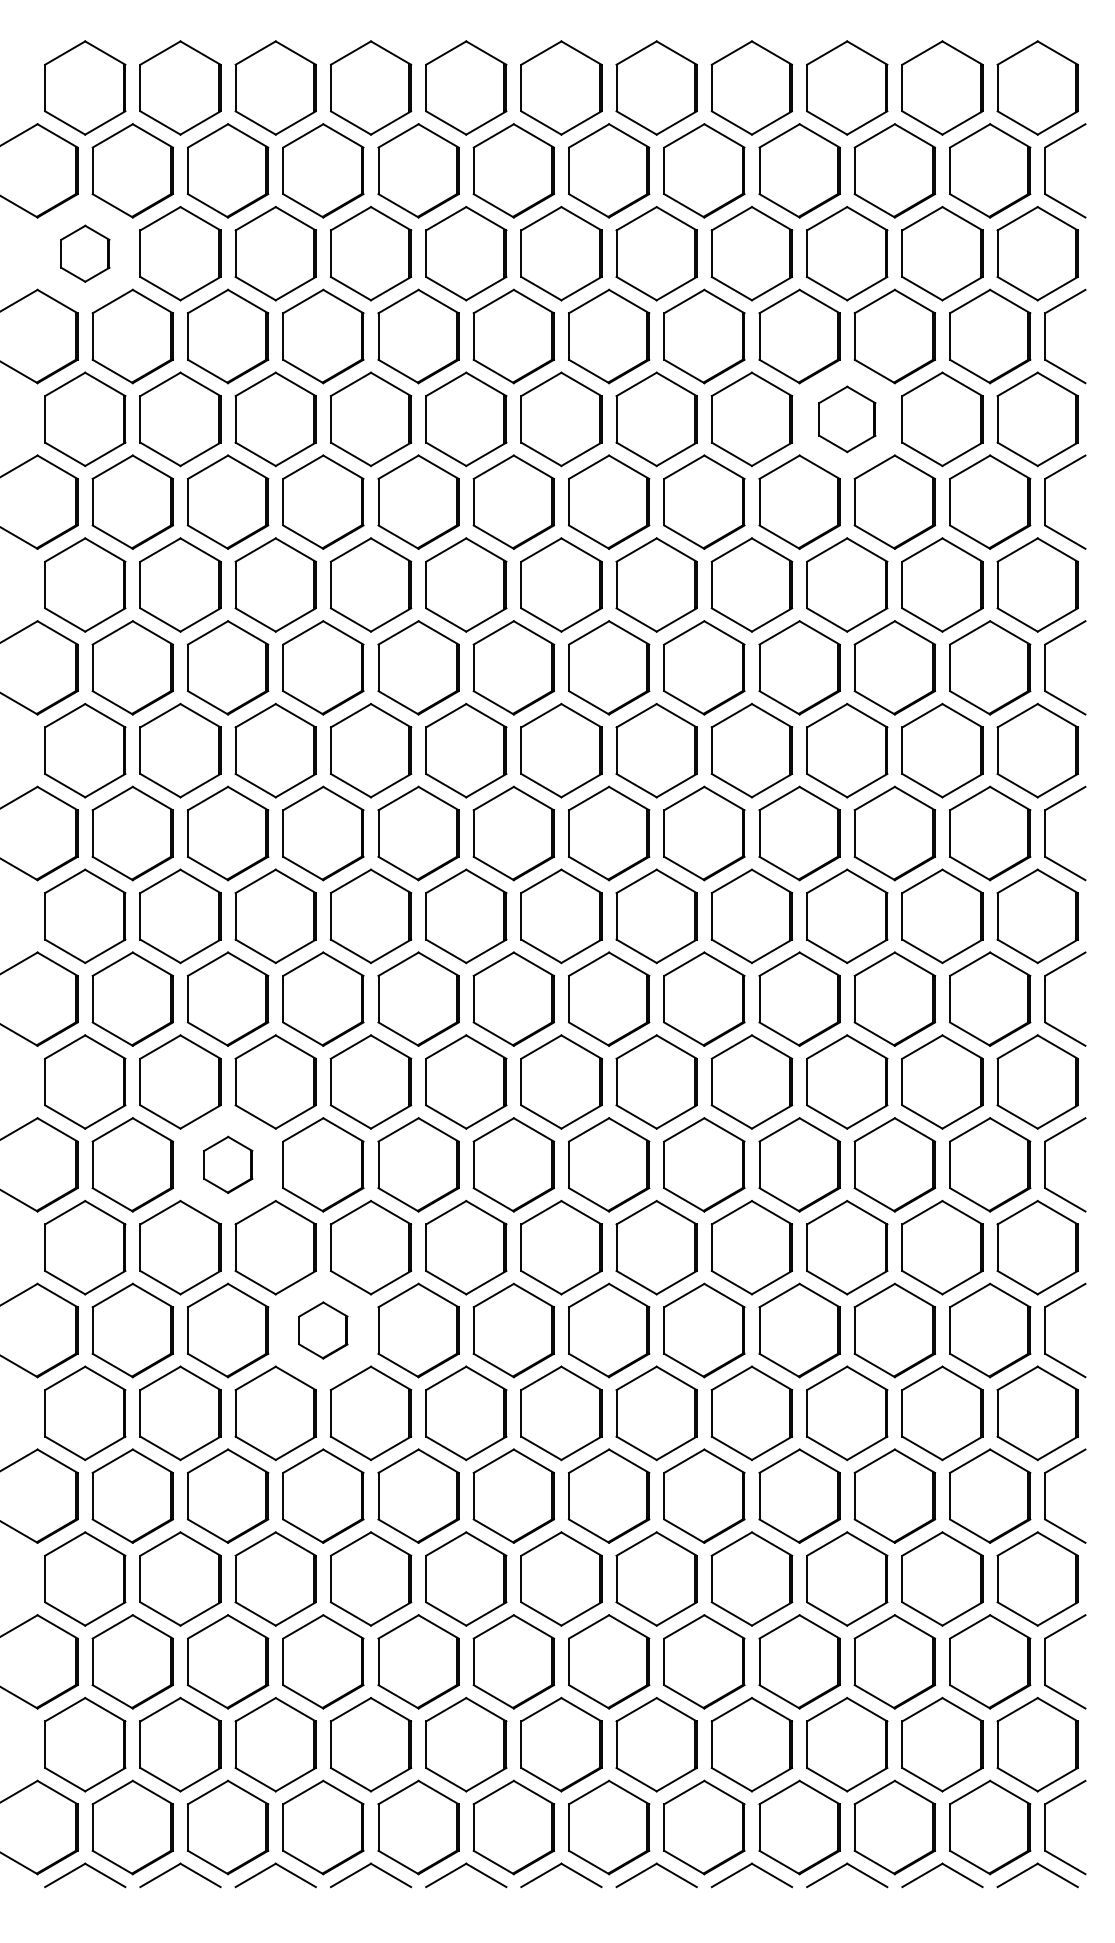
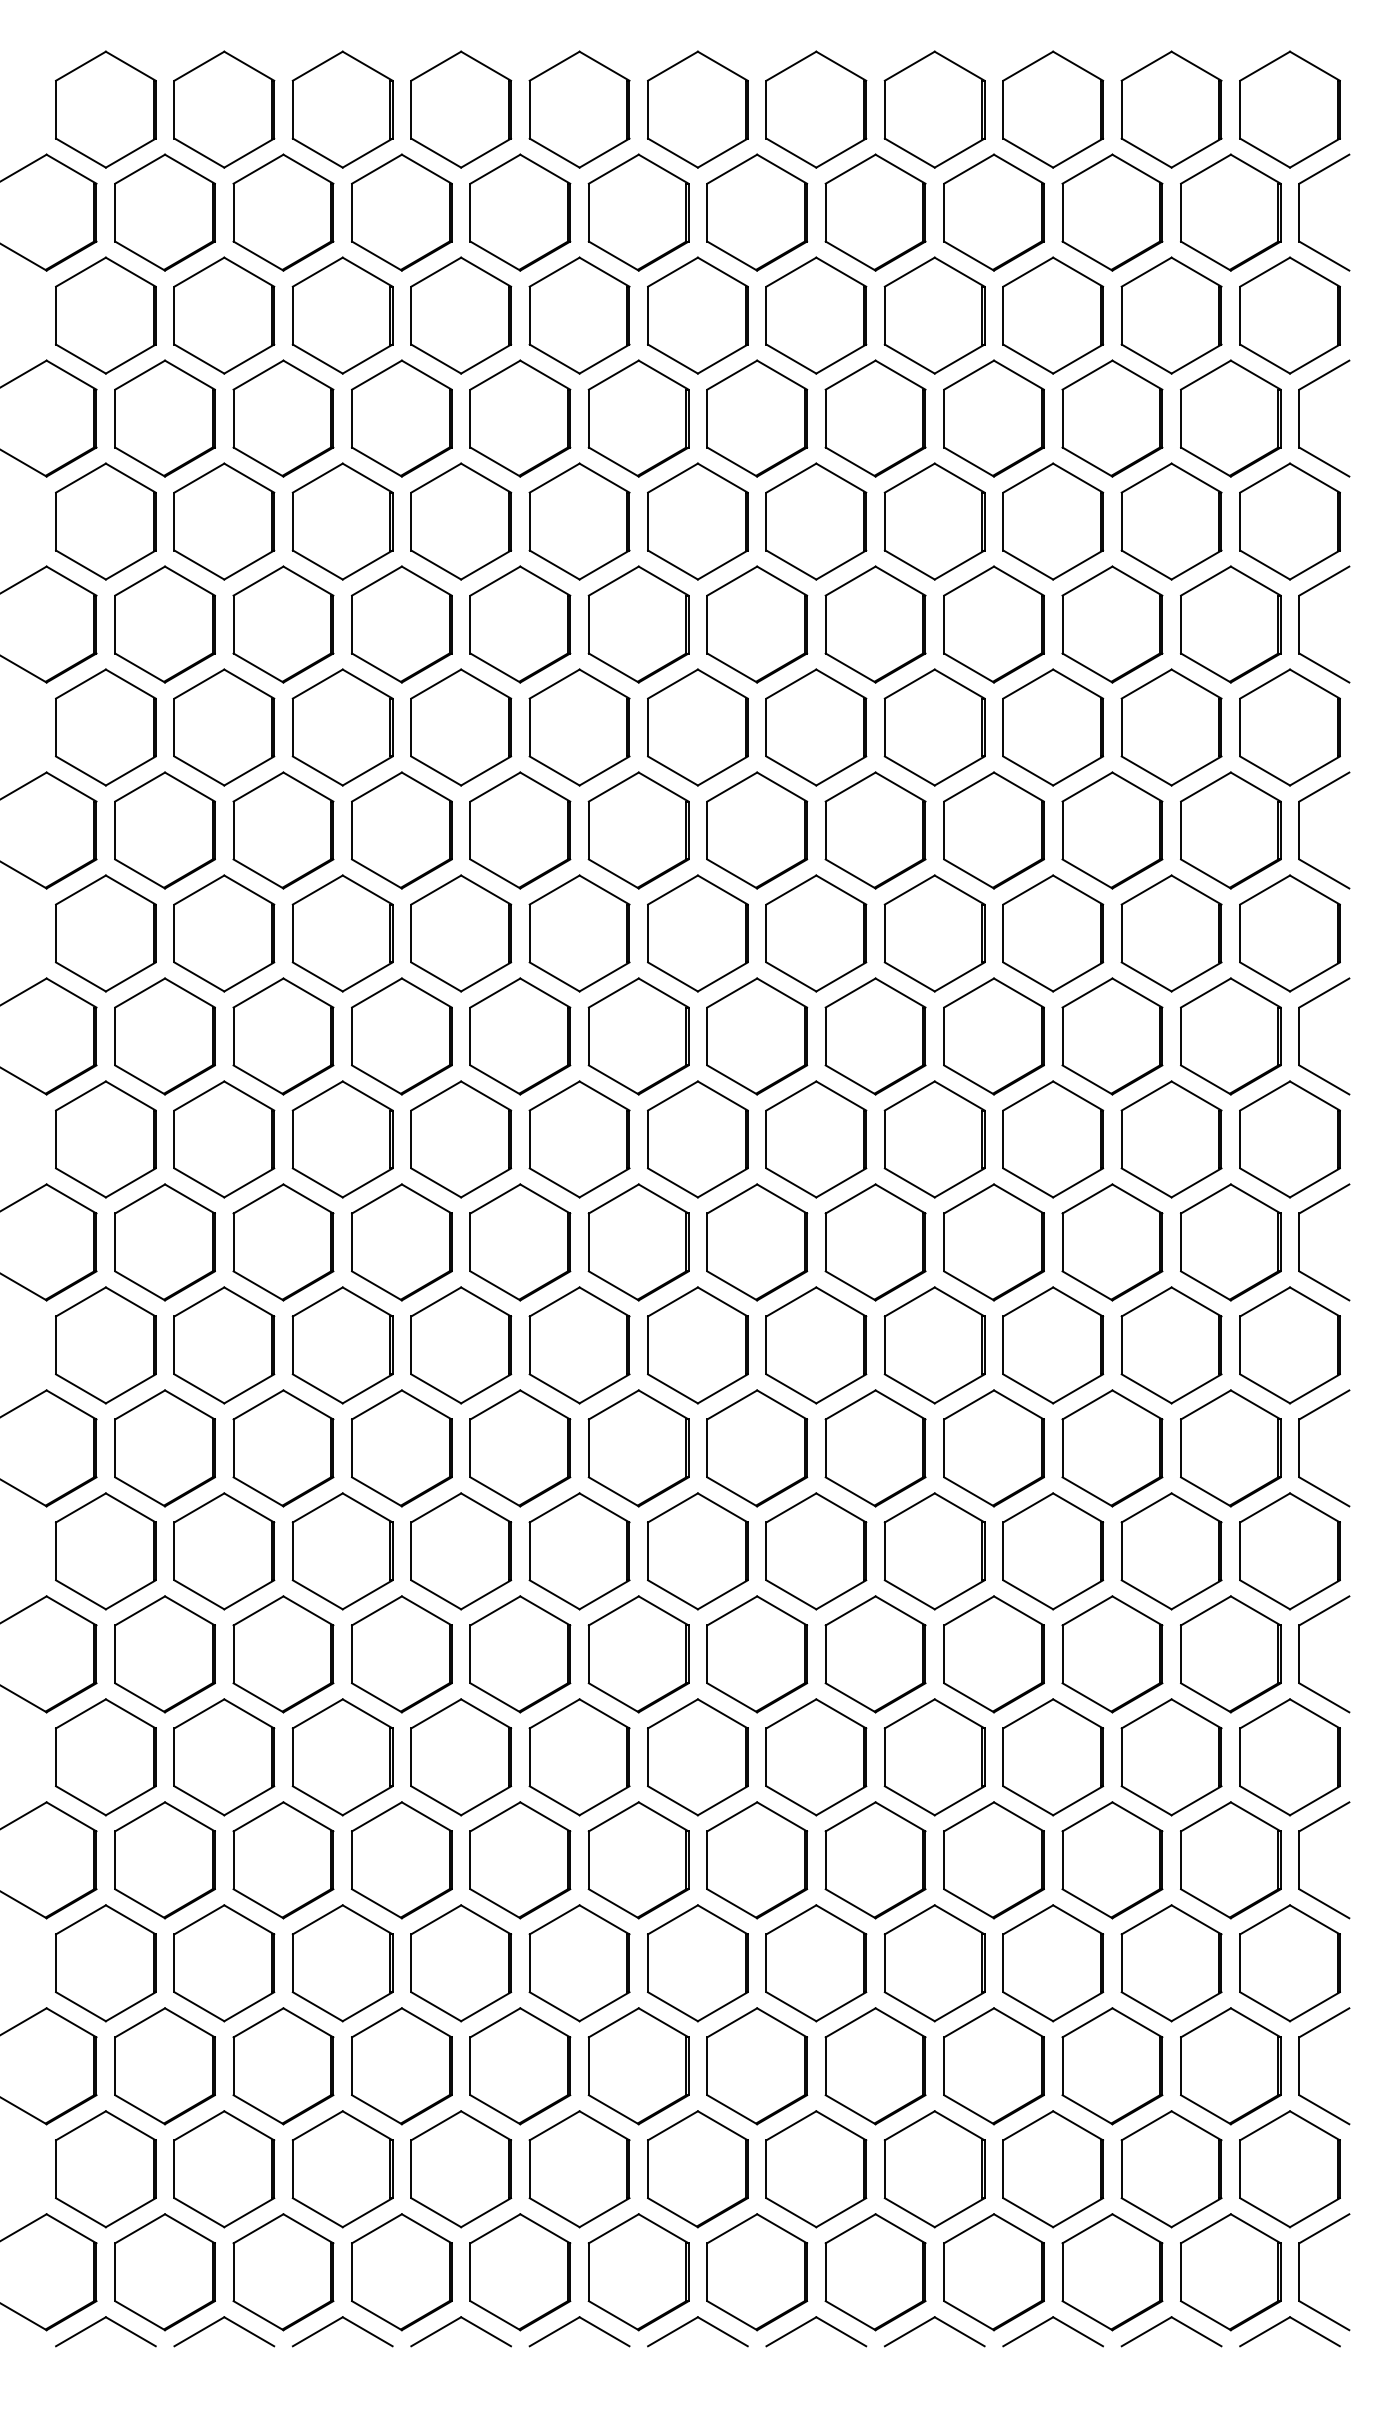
part: (85, 253) -> (106, 315), size x1.67
part: (847, 419) -> (1053, 521), size x1.43
part: (228, 1164) -> (283, 1447), size x1.67
part: (323, 1330) -> (402, 1654), size x1.67

